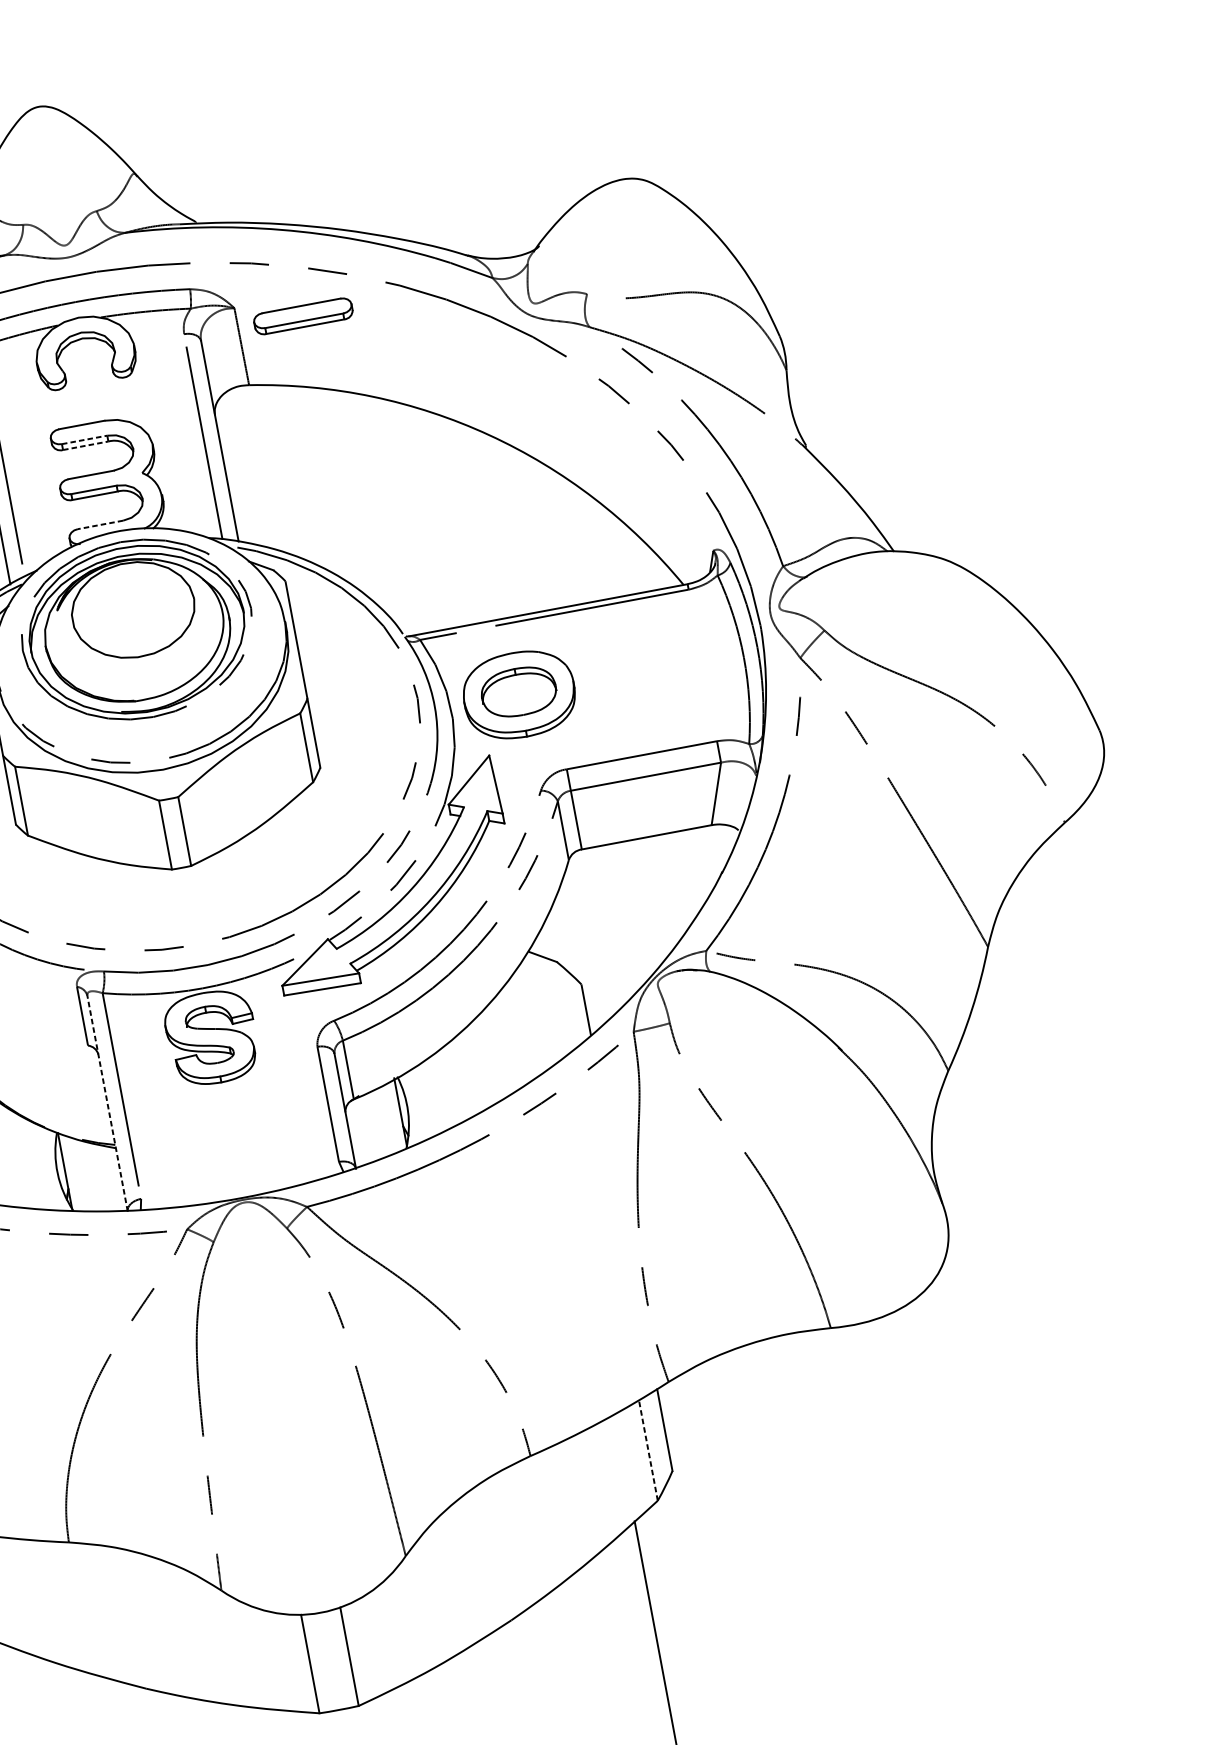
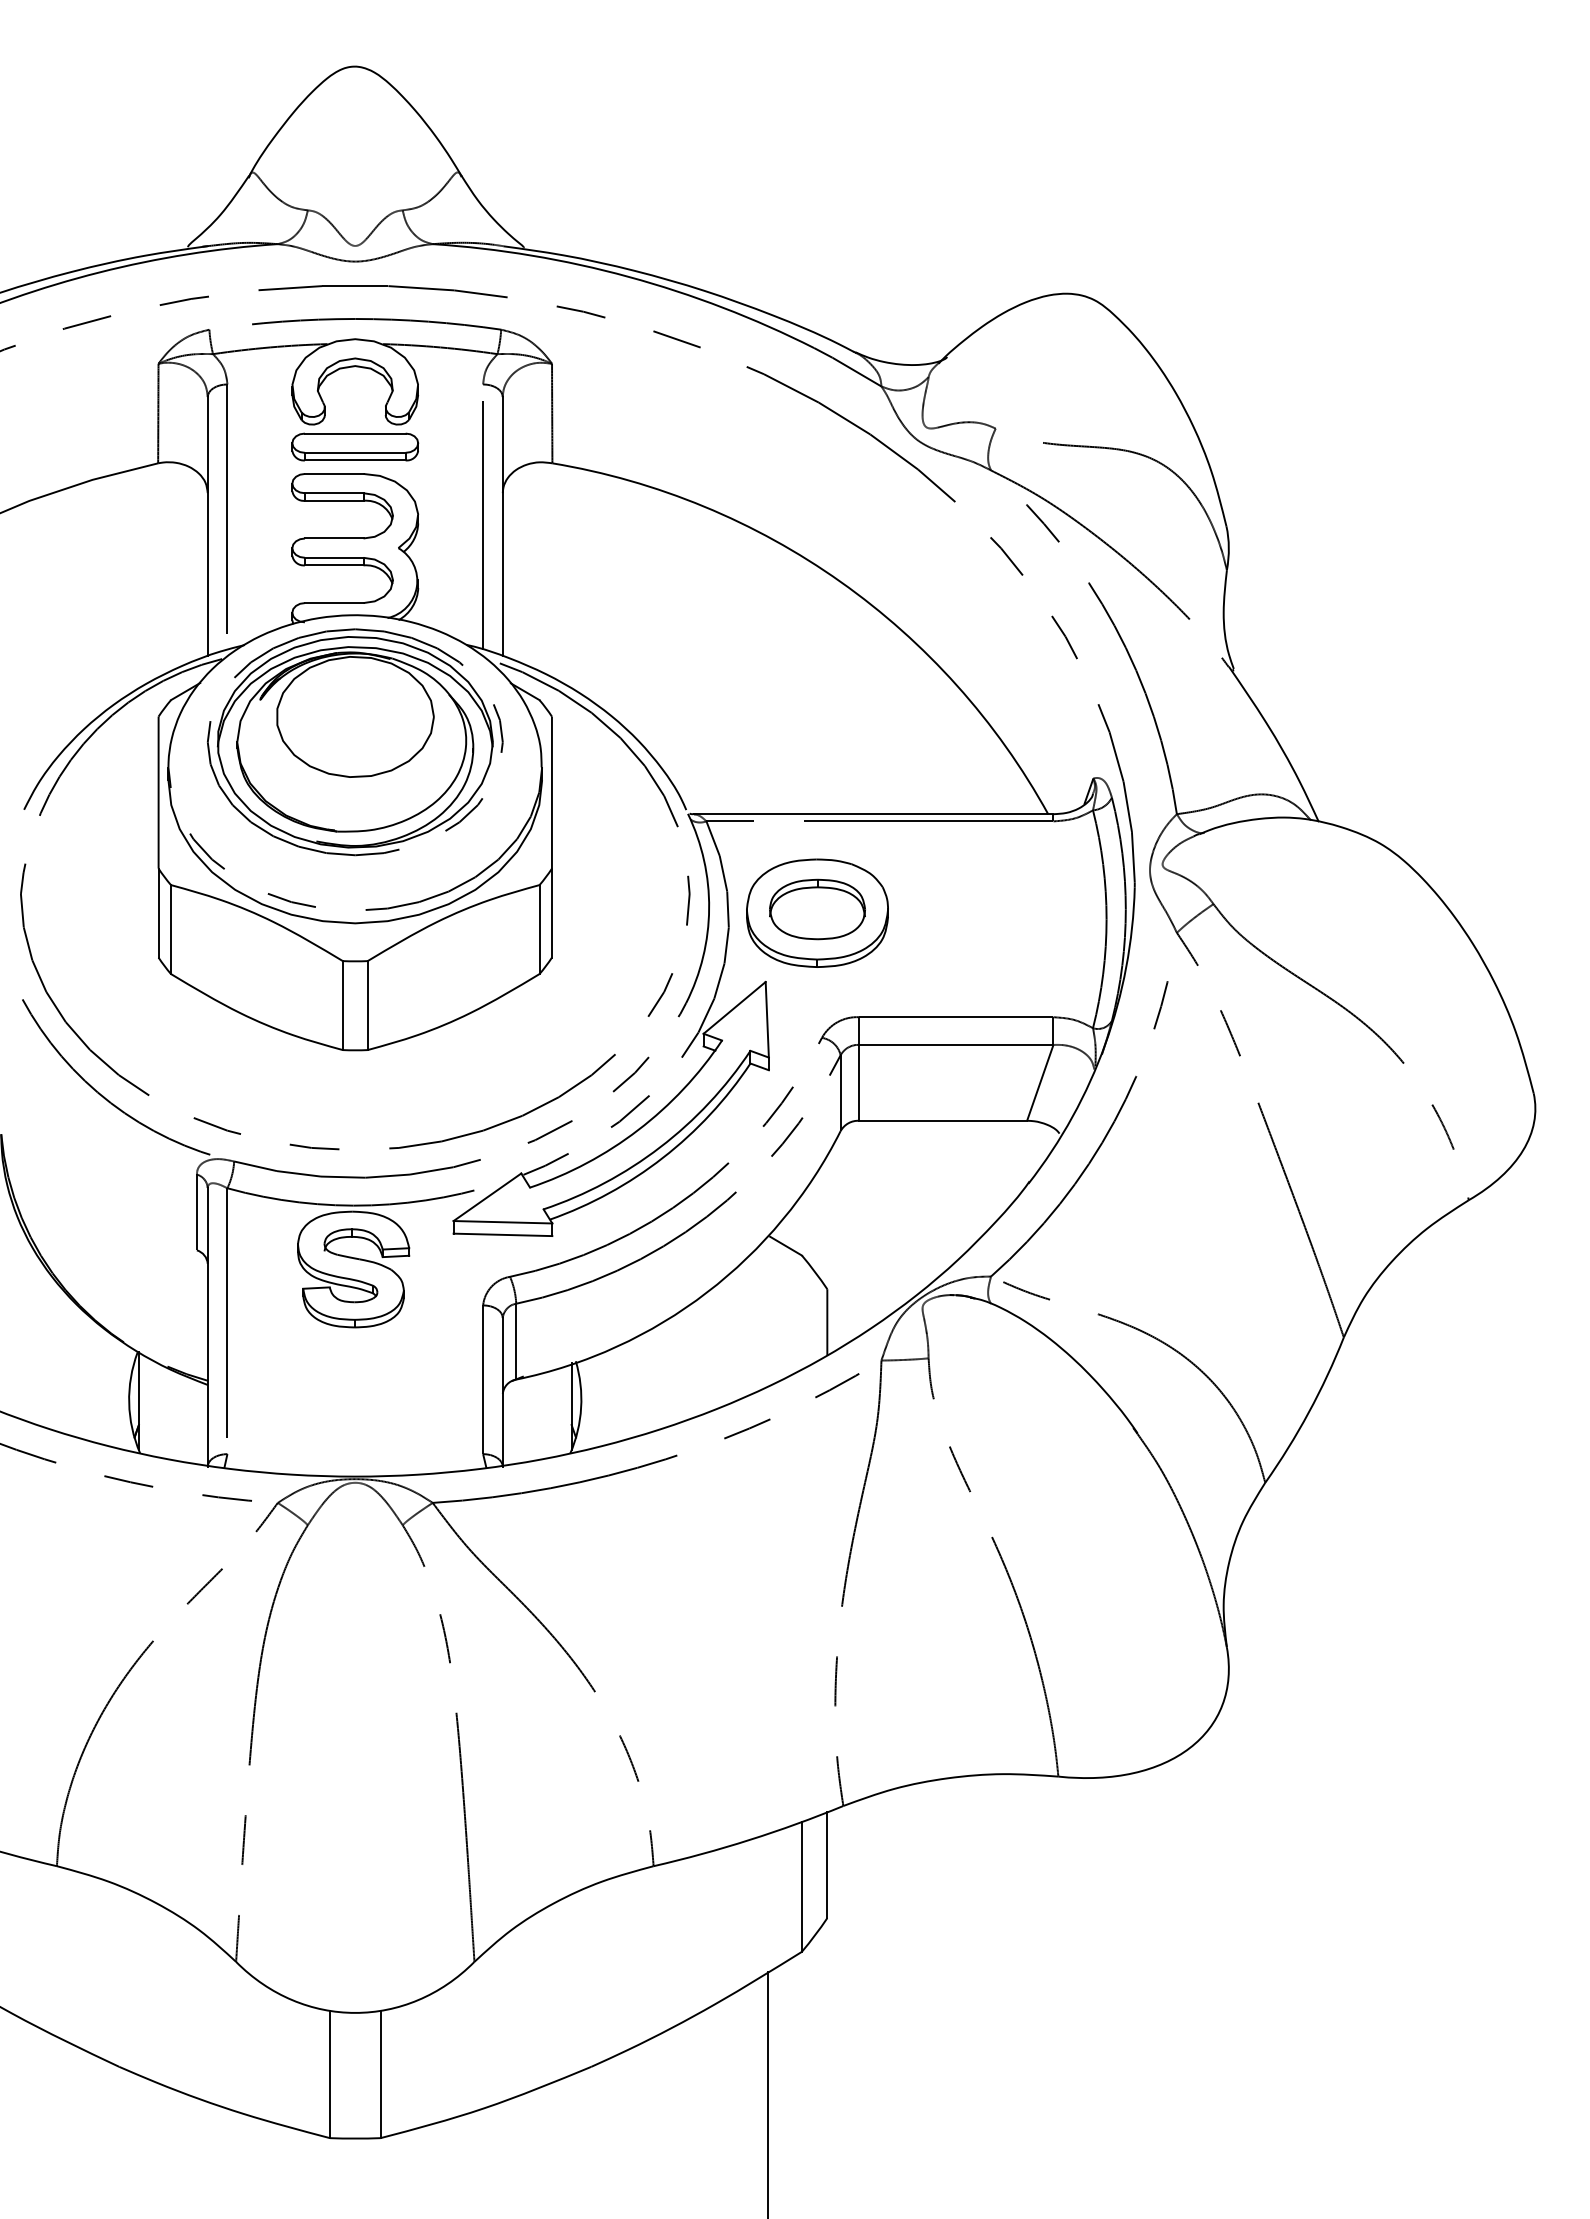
part: (303, 315) -> (355, 446), moved
line: (84, 440) -> (334, 493), dashed -> solid
line: (85, 445) -> (334, 500), dashed -> solid
line: (100, 525) -> (333, 603), dashed -> solid
line: (107, 1103) -> (207, 1326), dashed -> solid
line: (648, 1450) -> (802, 1886), dashed -> solid

